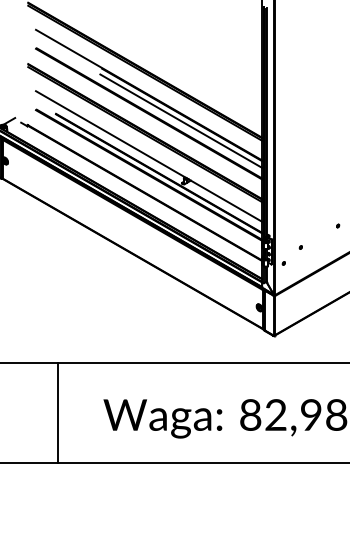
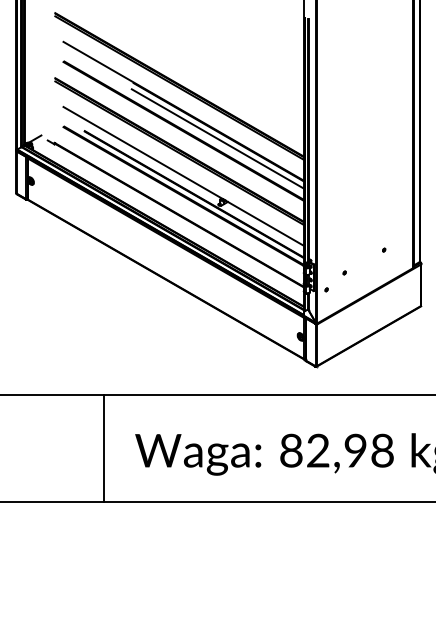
line: (58, 412) -> (104, 448), moved

